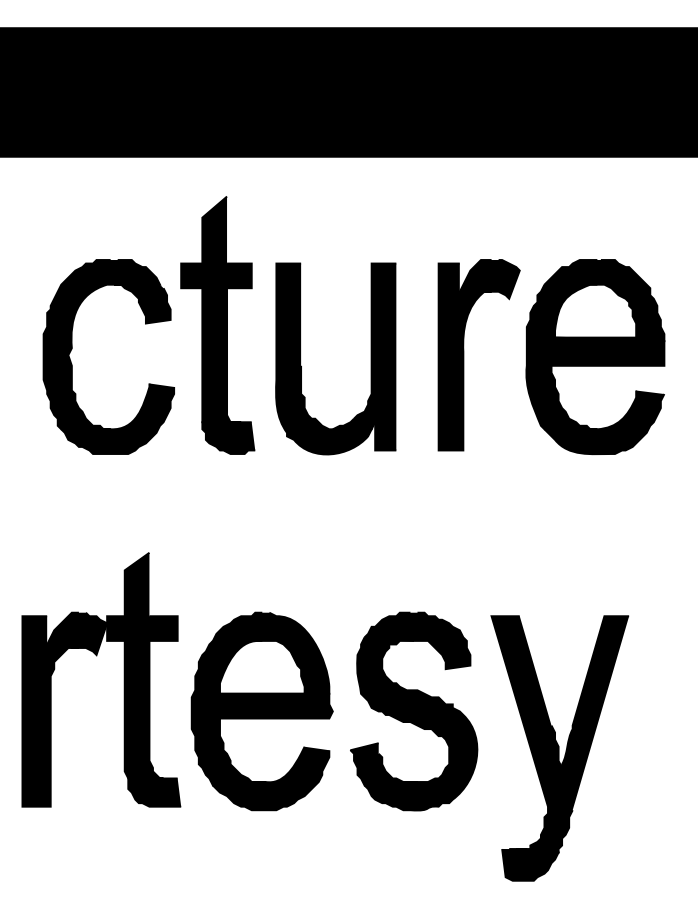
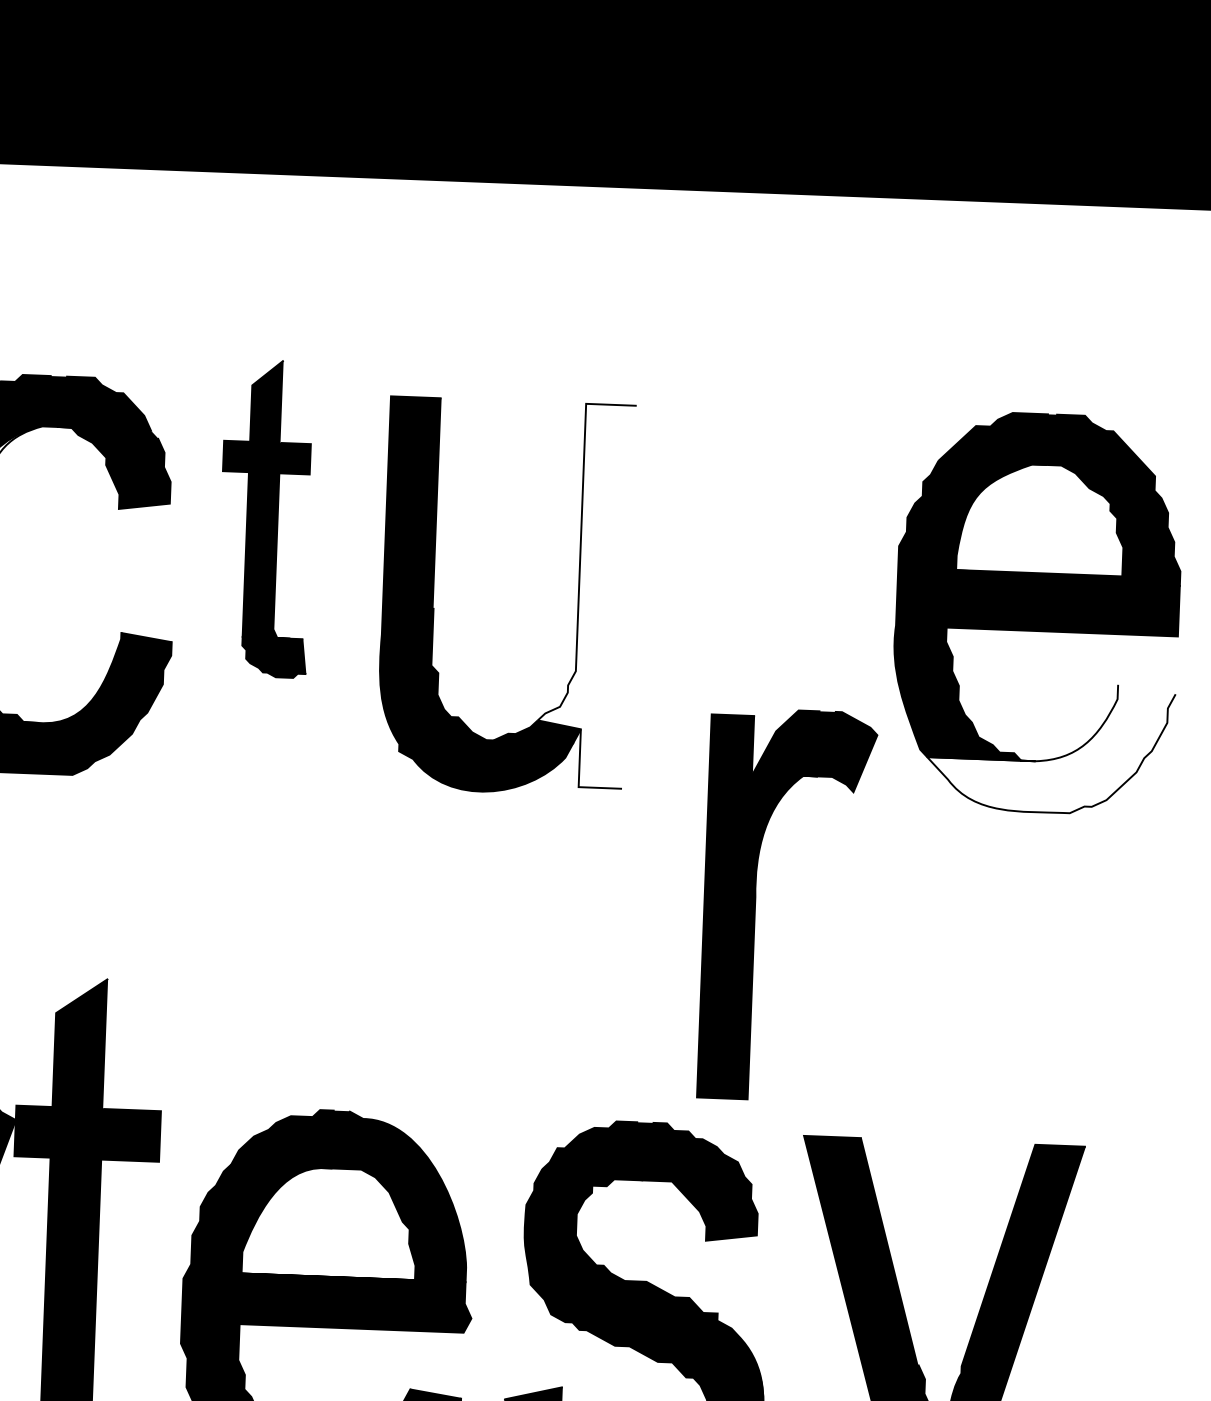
part: (217, 325) -> (265, 518), size x0.6
part: (464, 355) -> (757, 904), moved
fill: (375, 356) -> (586, 594), removed
fill: (604, 422) -> (1050, 747), removed

